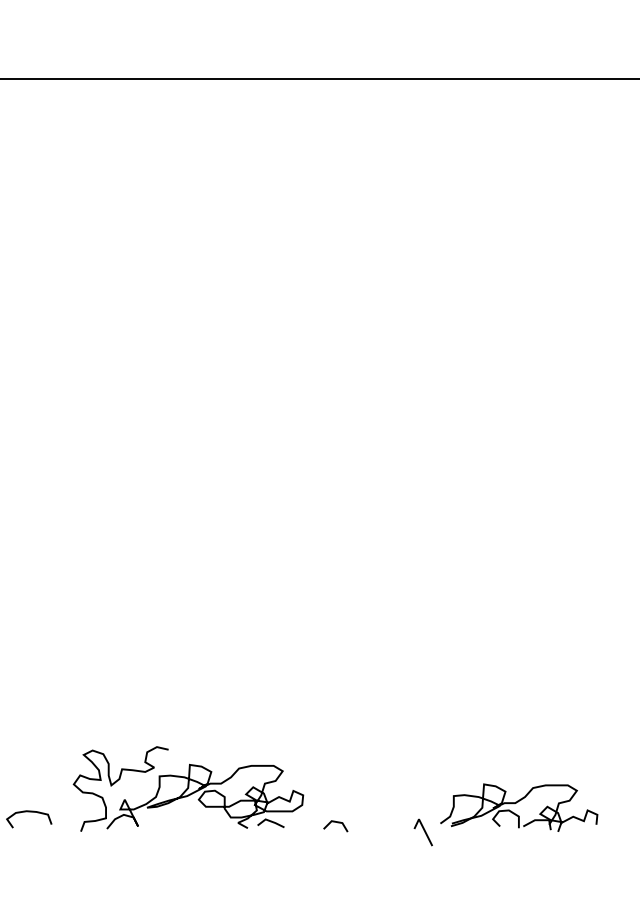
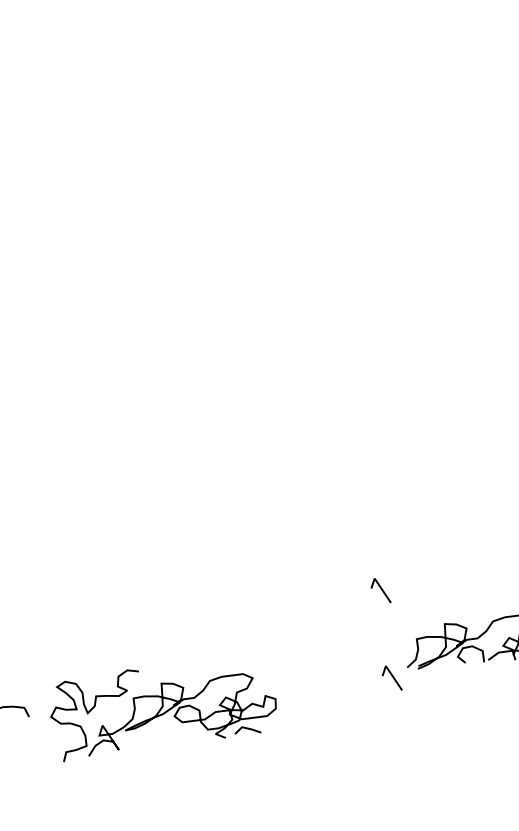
line: (424, 742) -> (381, 590), added
part: (188, 788) -> (163, 706), moved
line: (337, 823) -> (307, 680), removed

